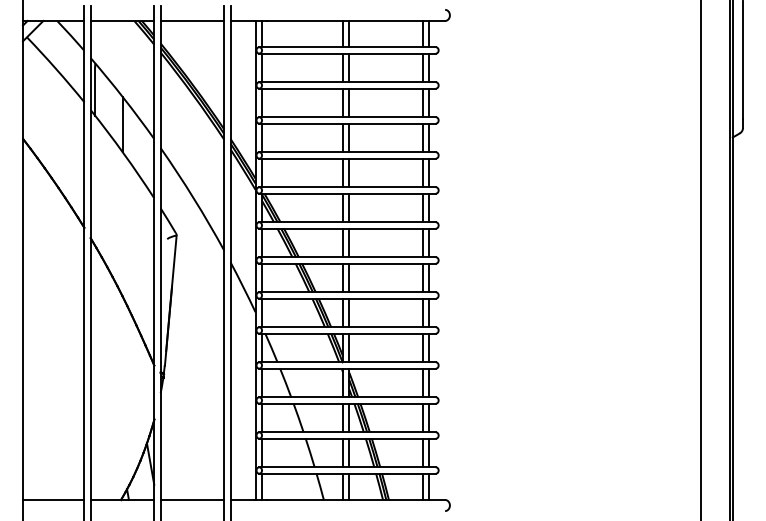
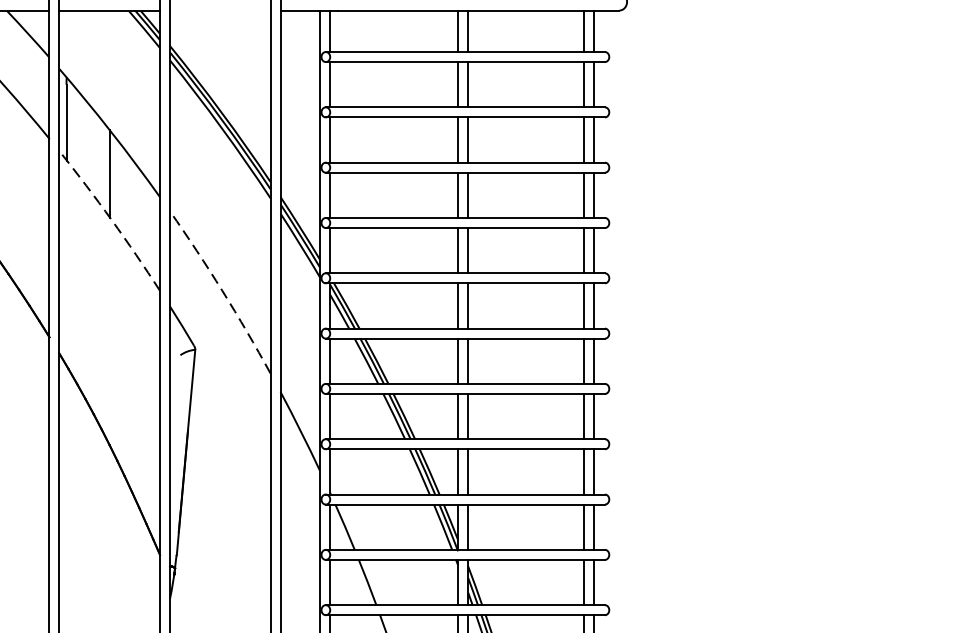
line: (192, 20) -> (220, 9), removed
arc: (123, 153) -> (111, 219), solid -> dashed
arc: (193, 198) -> (221, 291), solid -> dashed

